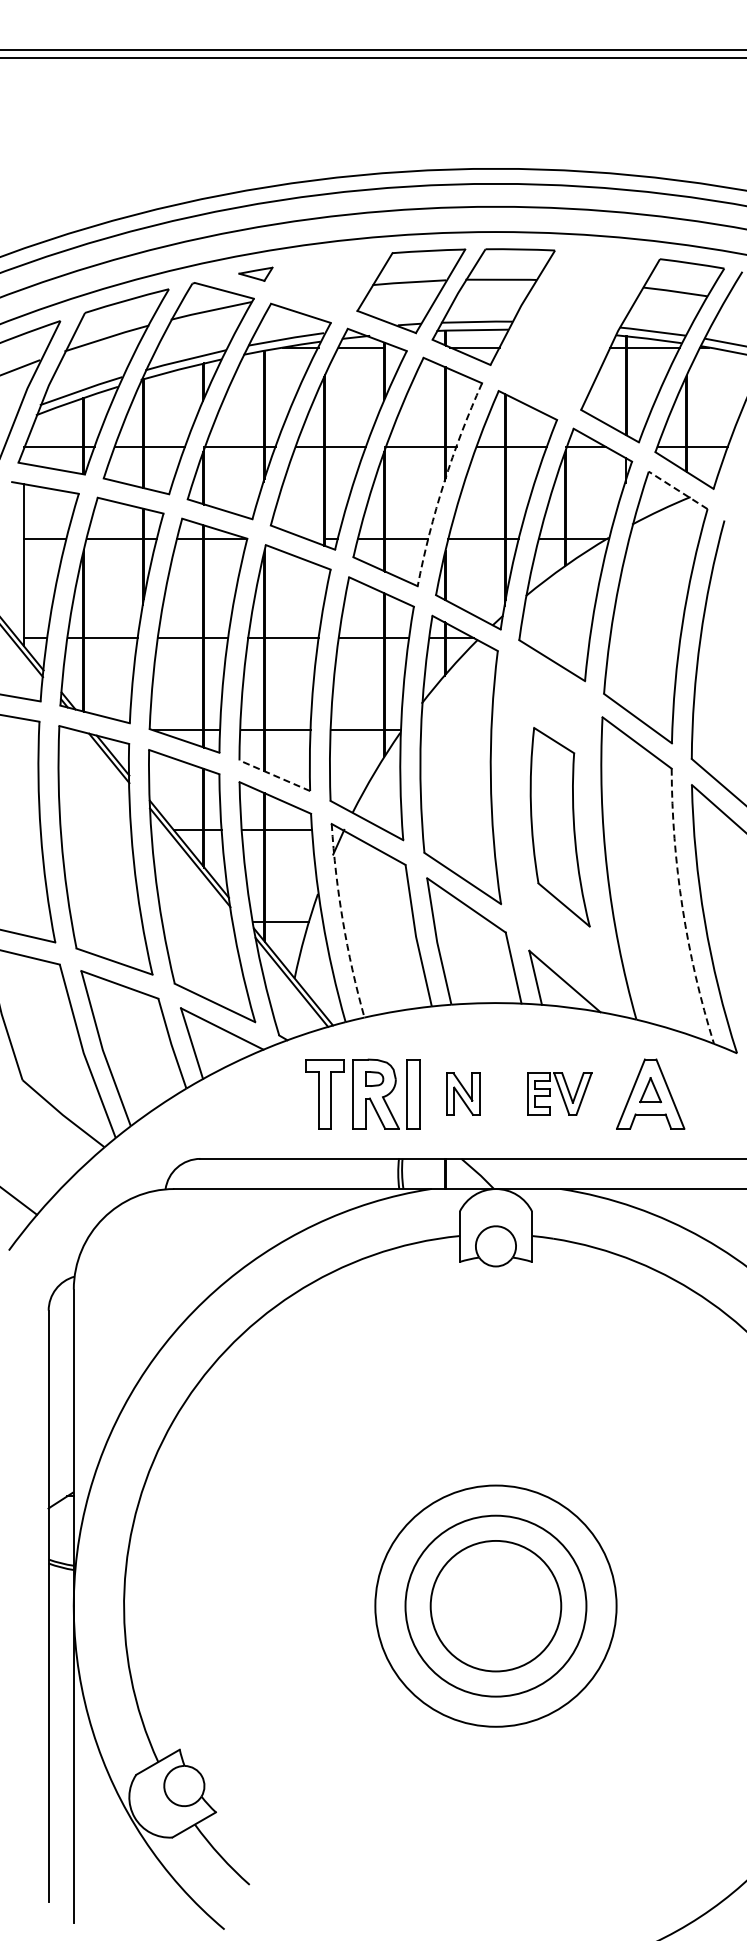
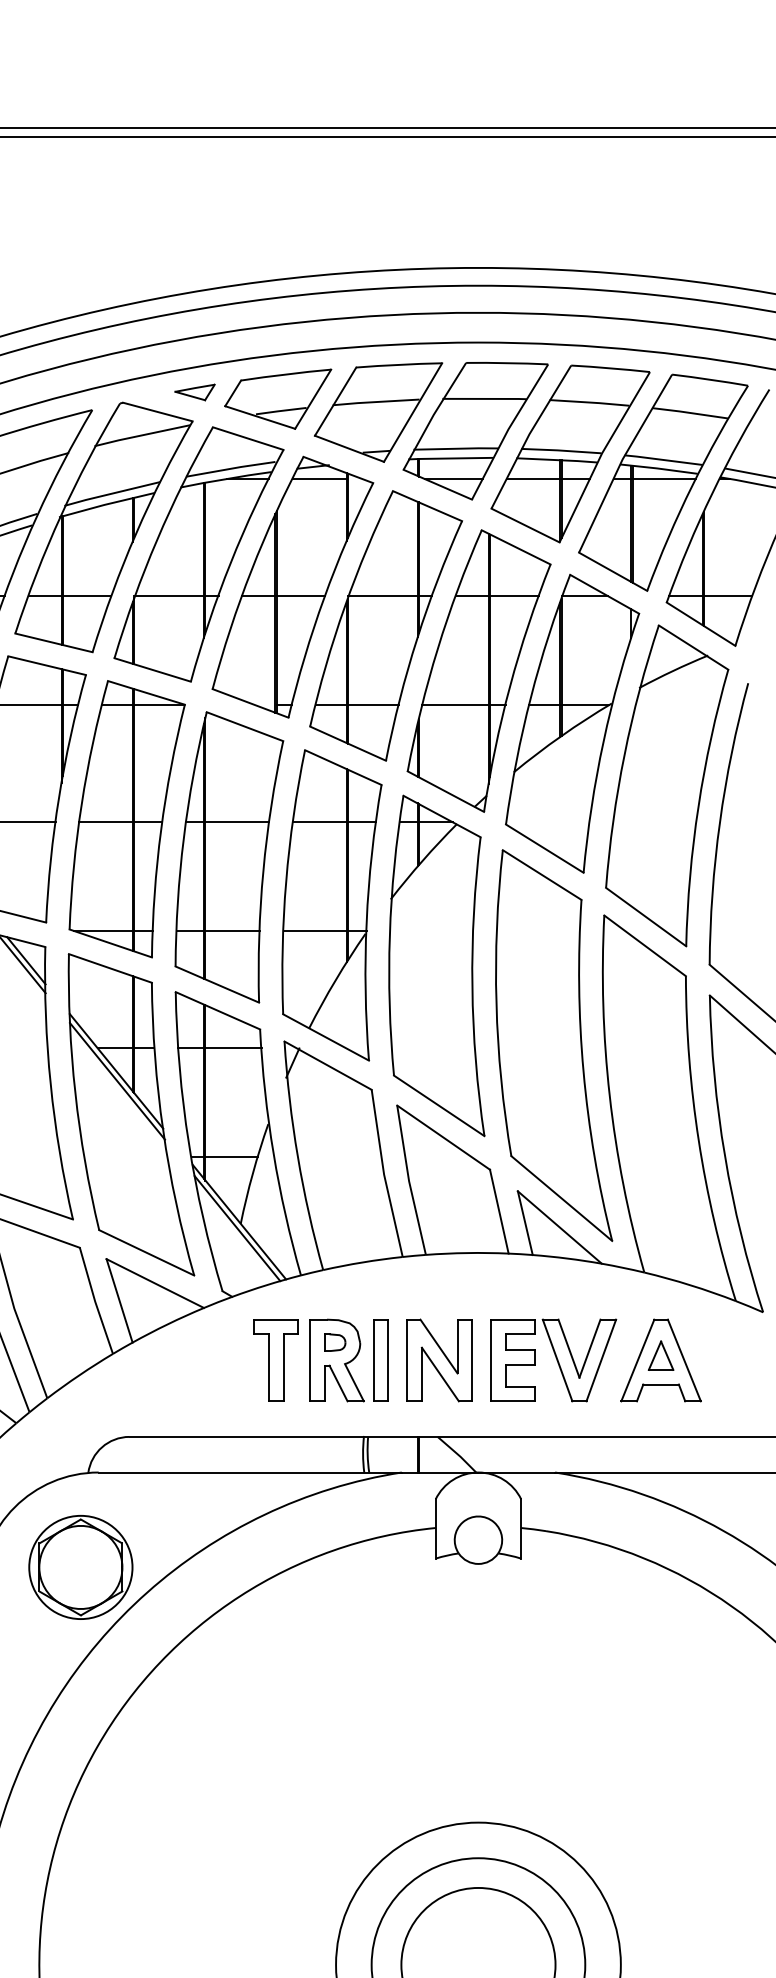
part: (326, 280) -> (278, 399), added
part: (573, 326) -> (569, 454), added
arc: (444, 482) -> (417, 638), dashed -> solid
line: (678, 490) -> (693, 647), dashed -> solid
line: (274, 775) -> (216, 984), dashed -> solid
part: (560, 826) -> (554, 1044), size x1.67
arc: (682, 907) -> (698, 1140), dashed -> solid
arc: (343, 921) -> (298, 1156), dashed -> solid
part: (463, 1093) -> (440, 1359), size x1.67
part: (559, 1093) -> (553, 1359), size x1.67
part: (158, 1269) -> (80, 1567), added

